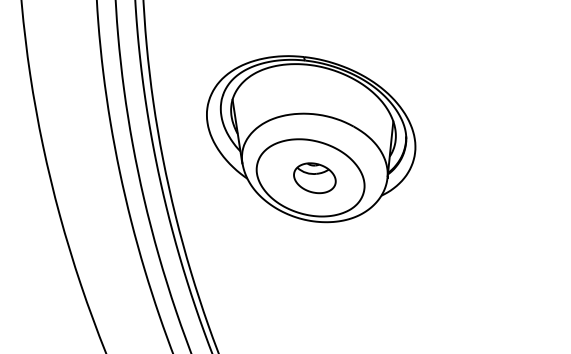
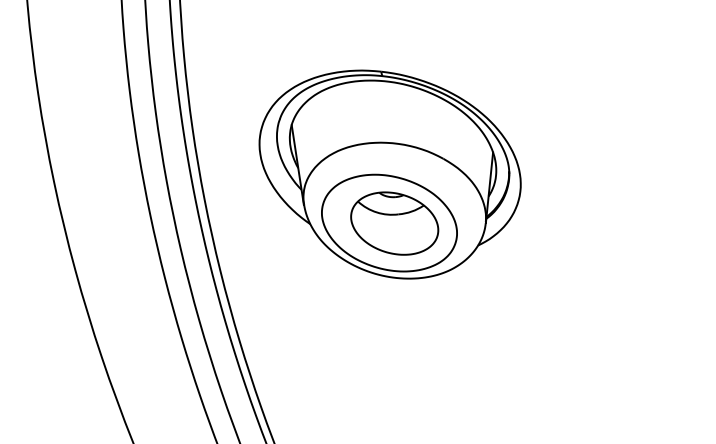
part: (314, 178) -> (394, 223), size x1.67

